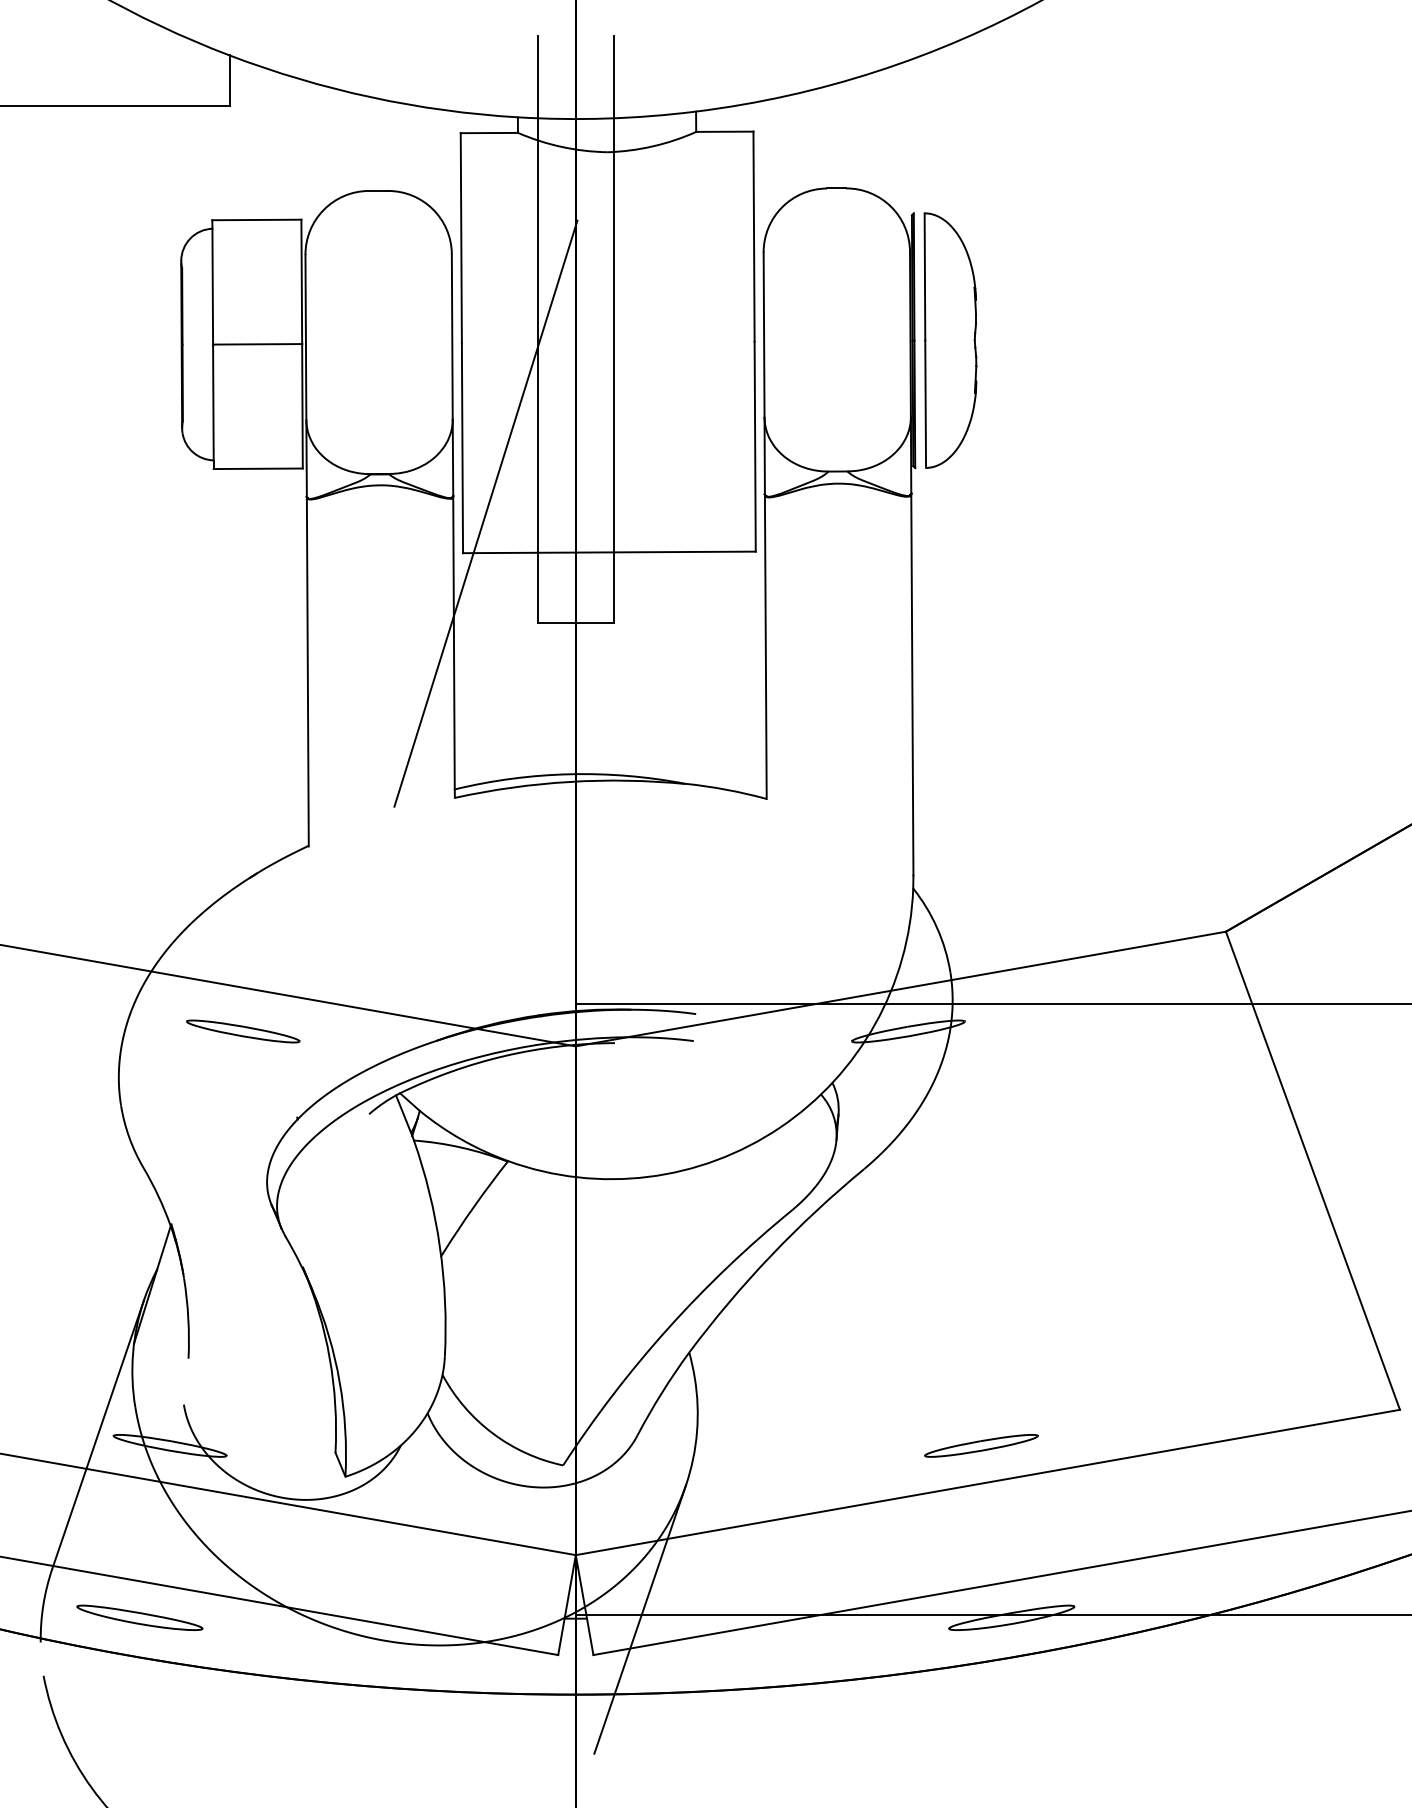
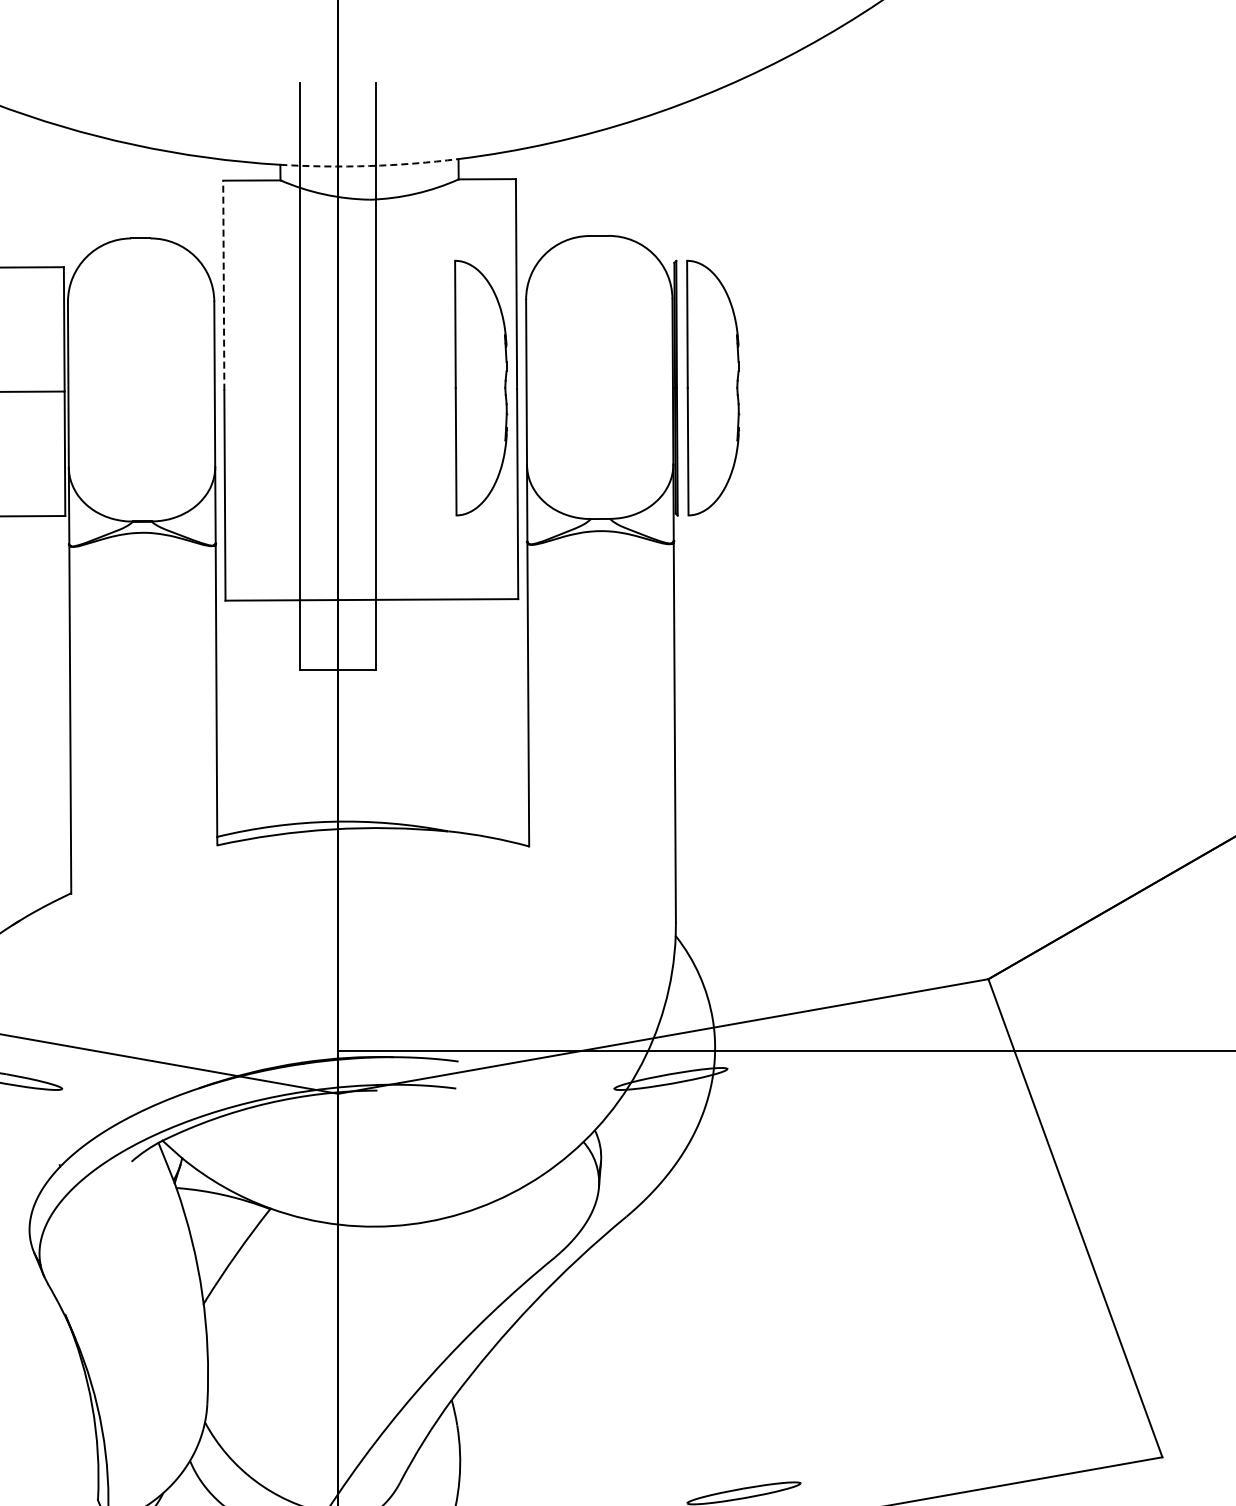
arc: (607, 118) -> (369, 165), solid -> dashed
line: (461, 238) -> (223, 285), solid -> dashed
part: (718, 340) -> (480, 387), added
line: (485, 513) -> (247, 560), removed

